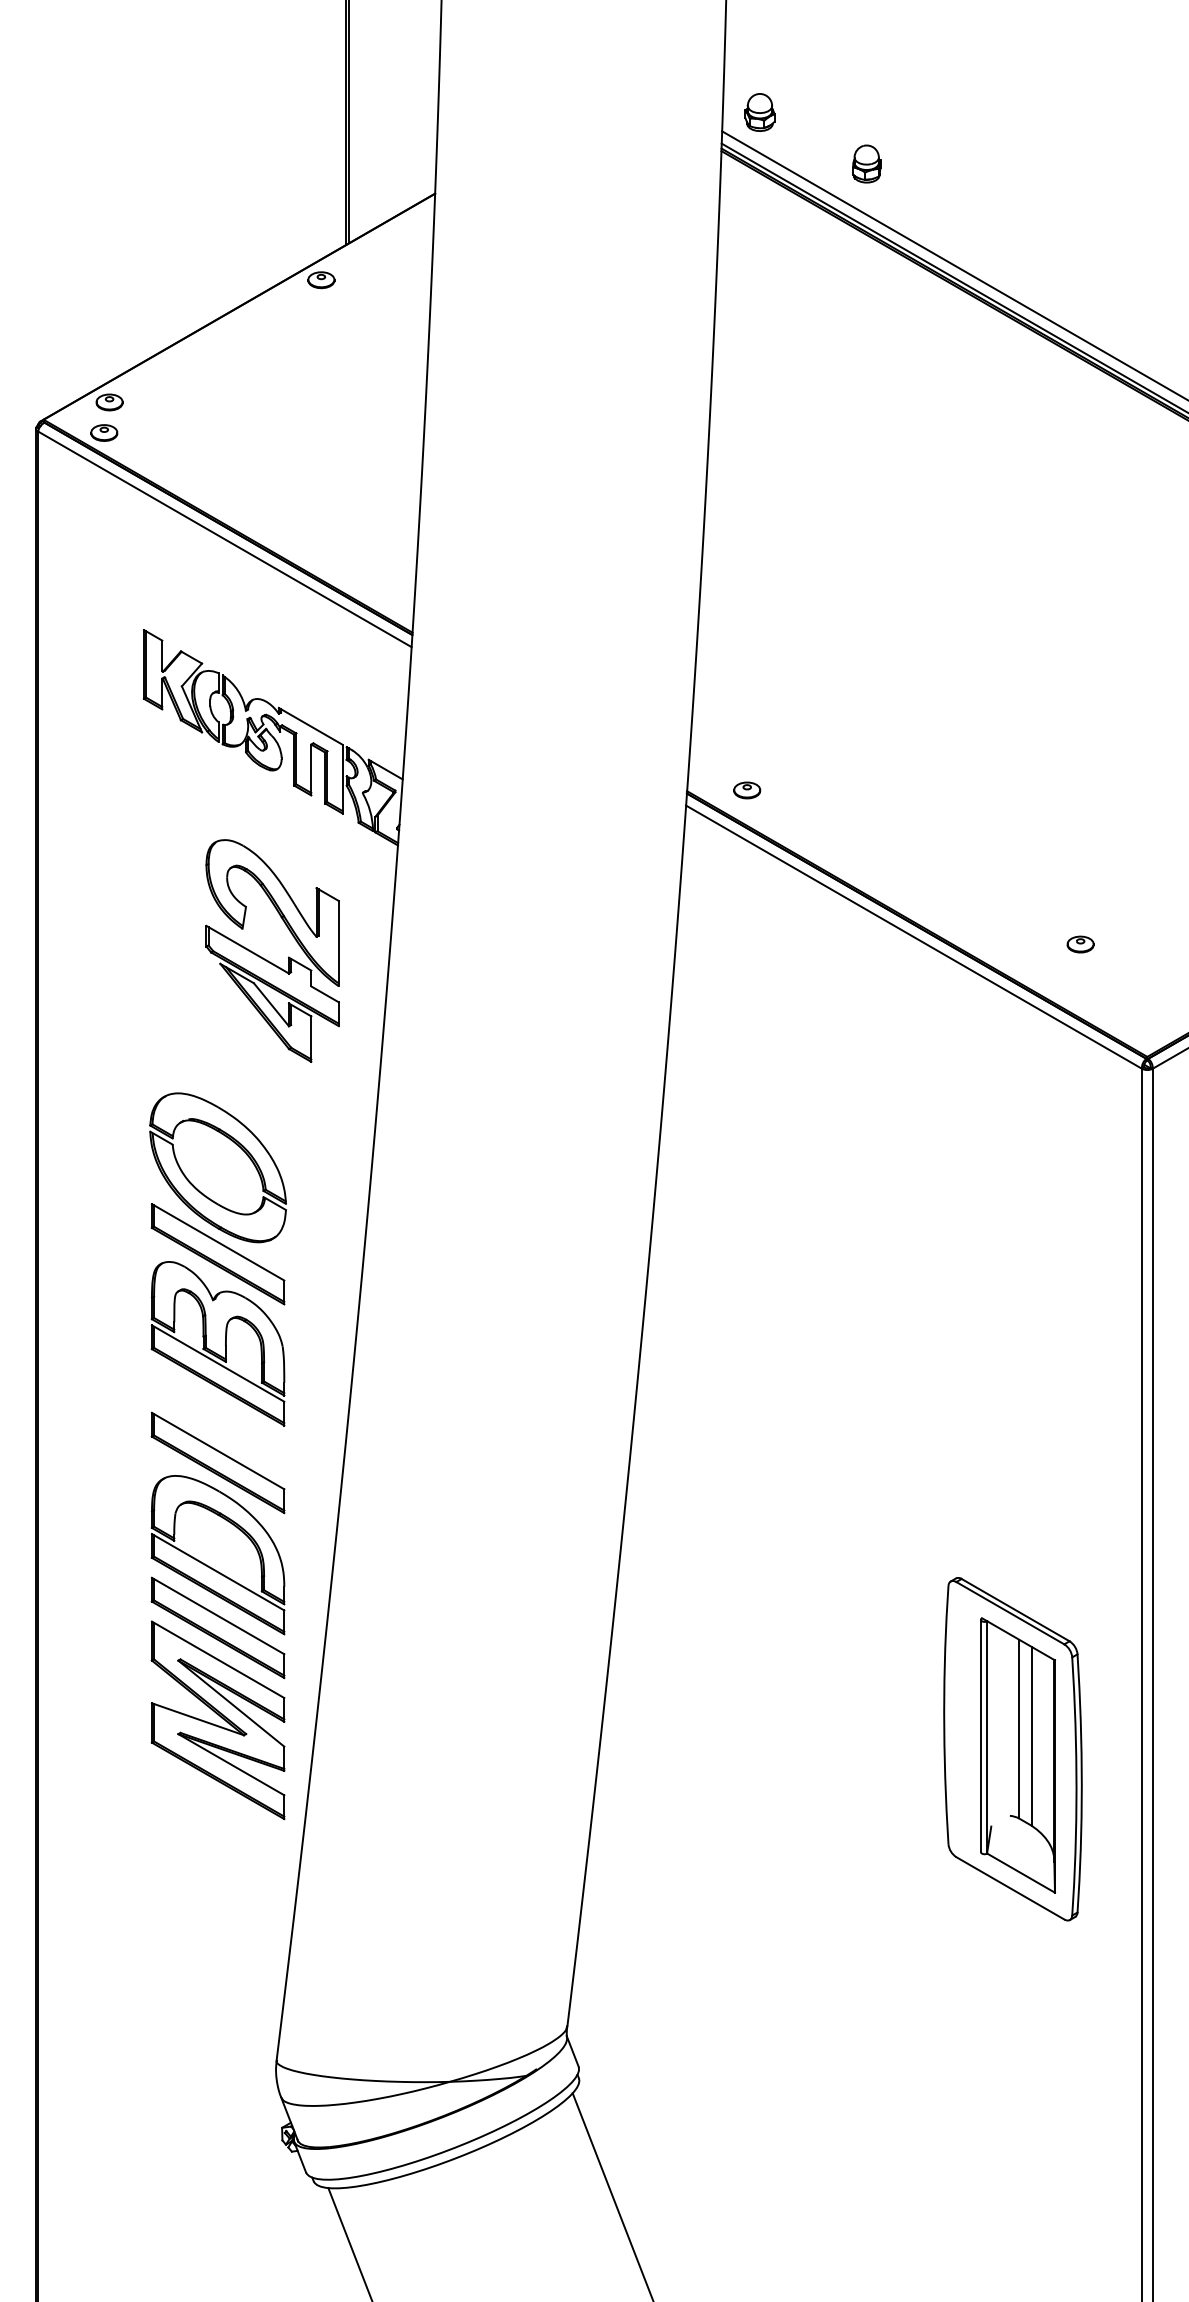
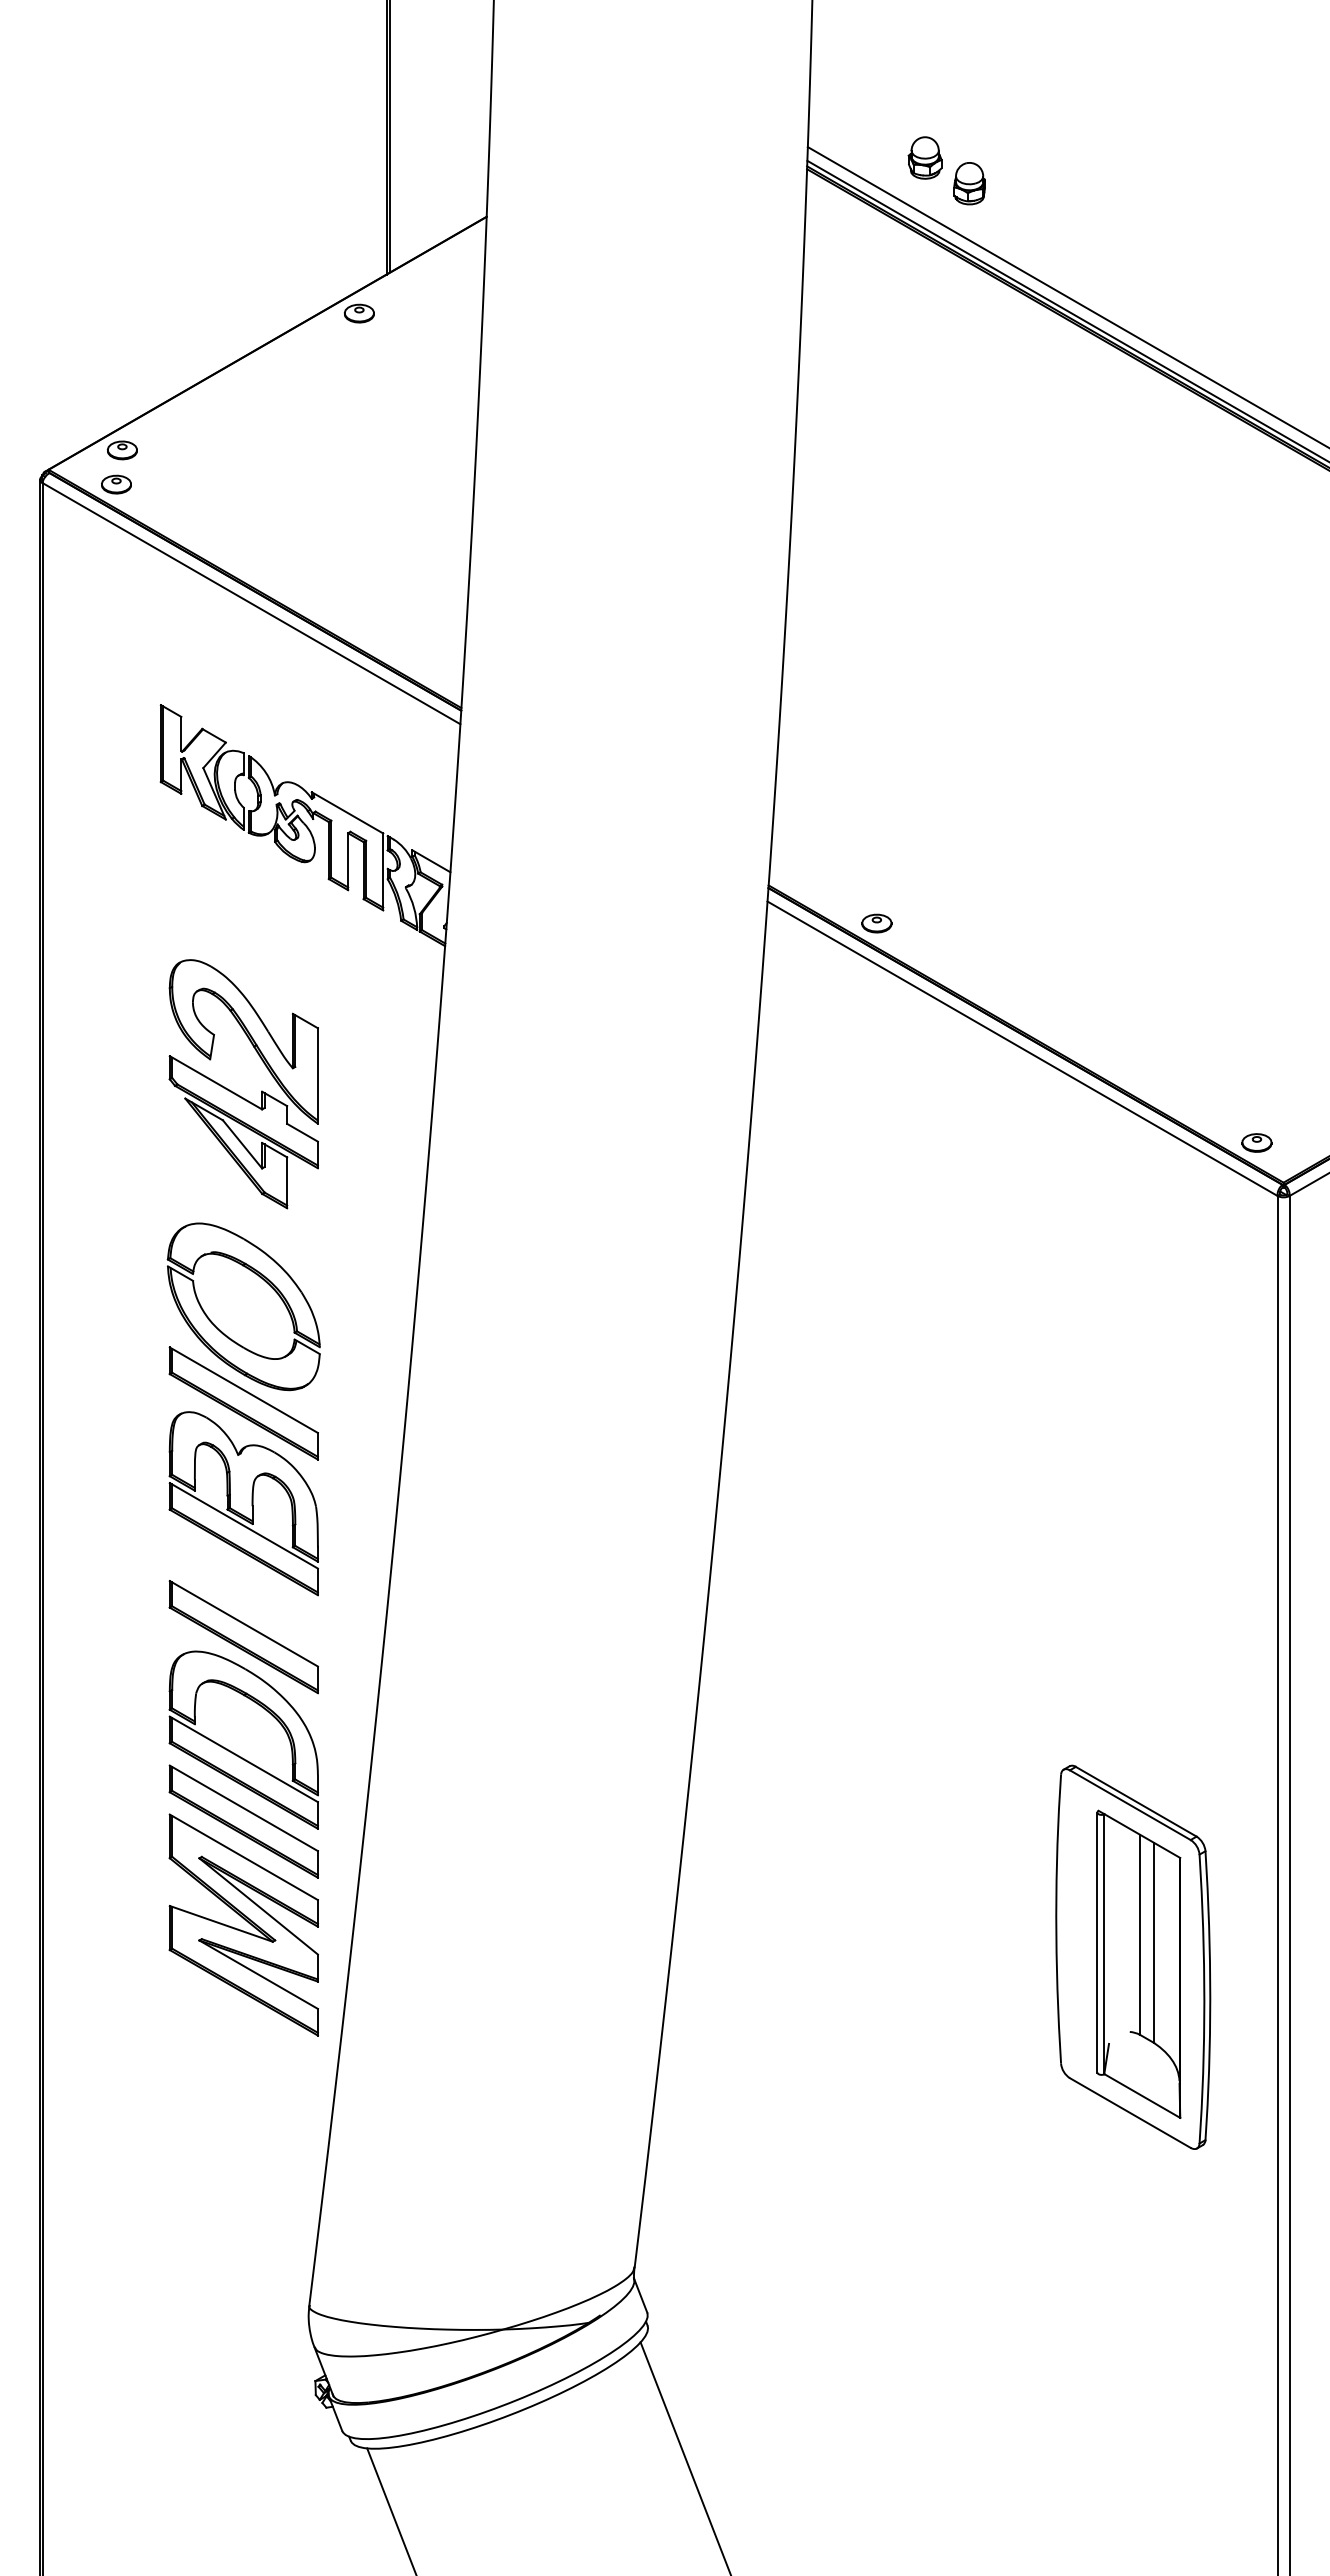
part: (759, 112) -> (924, 157), moved
part: (746, 790) -> (876, 923), moved
part: (1080, 944) -> (1256, 1142), moved
part: (267, 960) -> (238, 1094), moved

